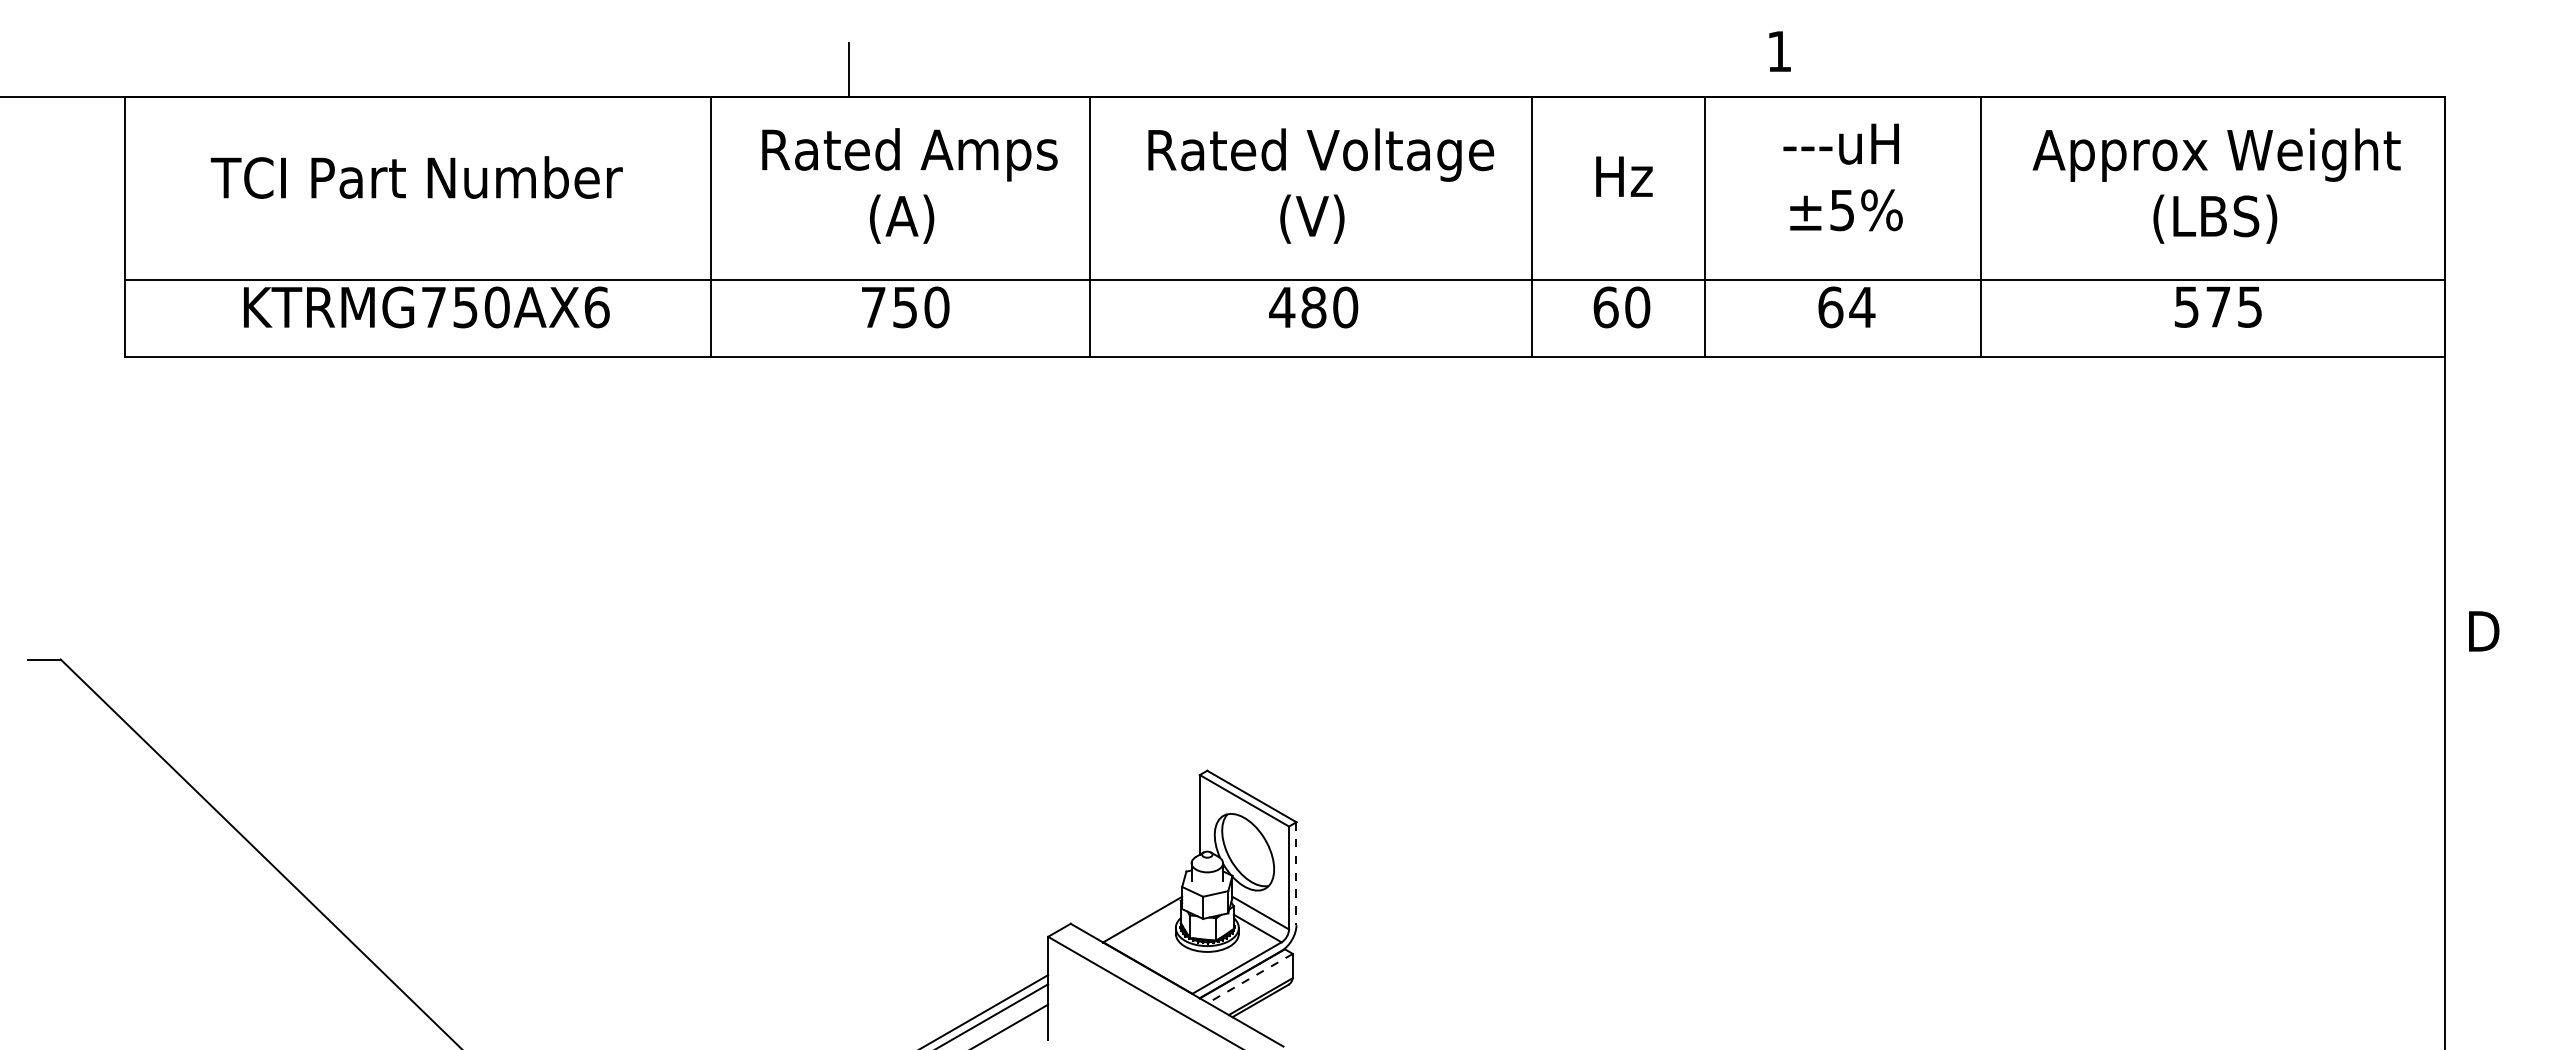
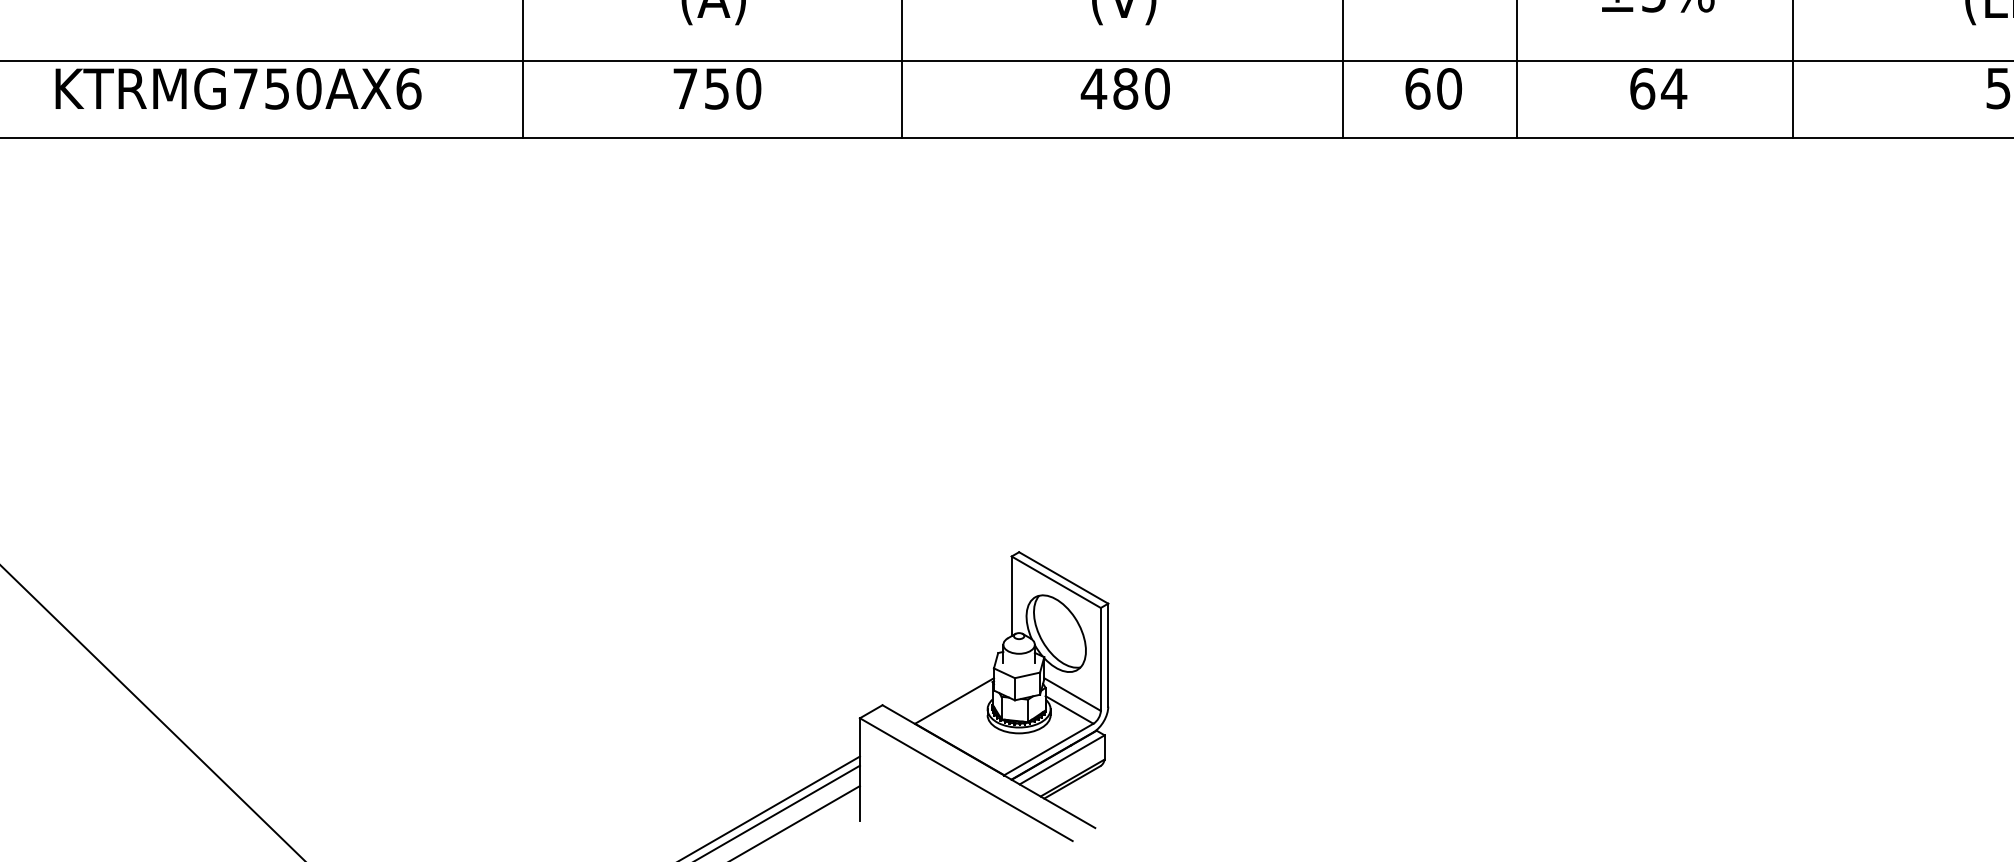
line: (1296, 874) -> (1108, 655), dashed -> solid
line: (1249, 978) -> (1061, 759), dashed -> solid

